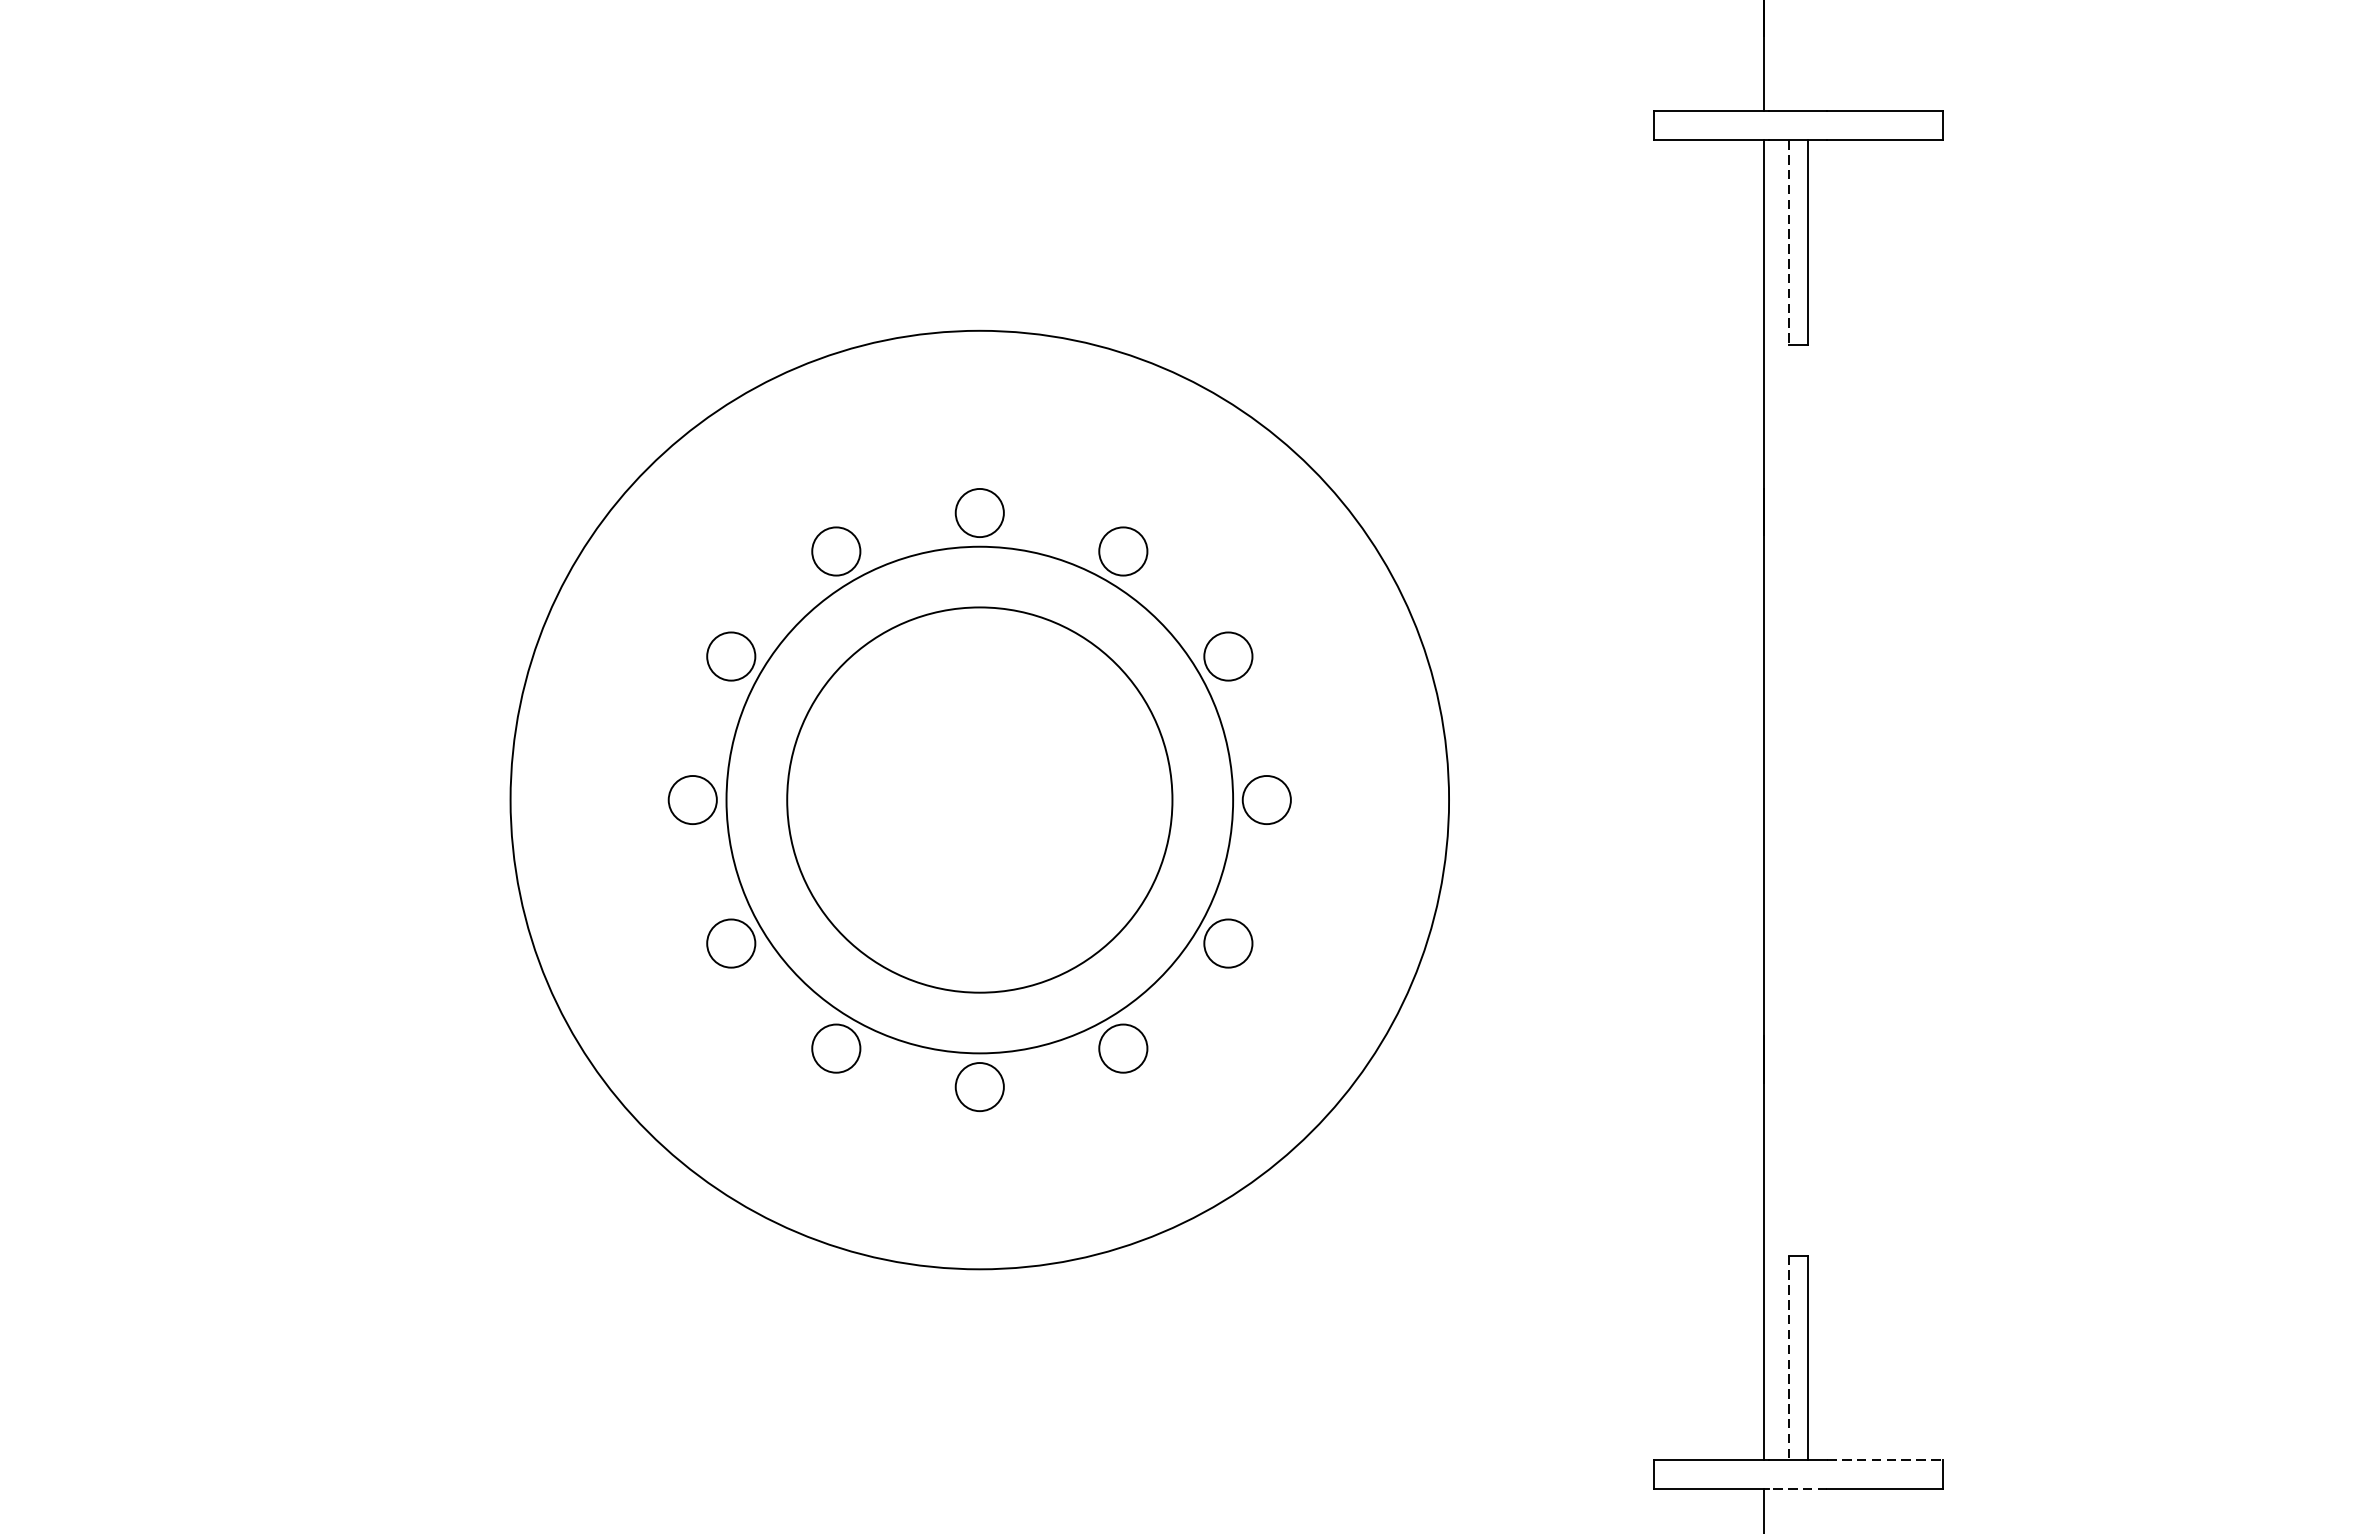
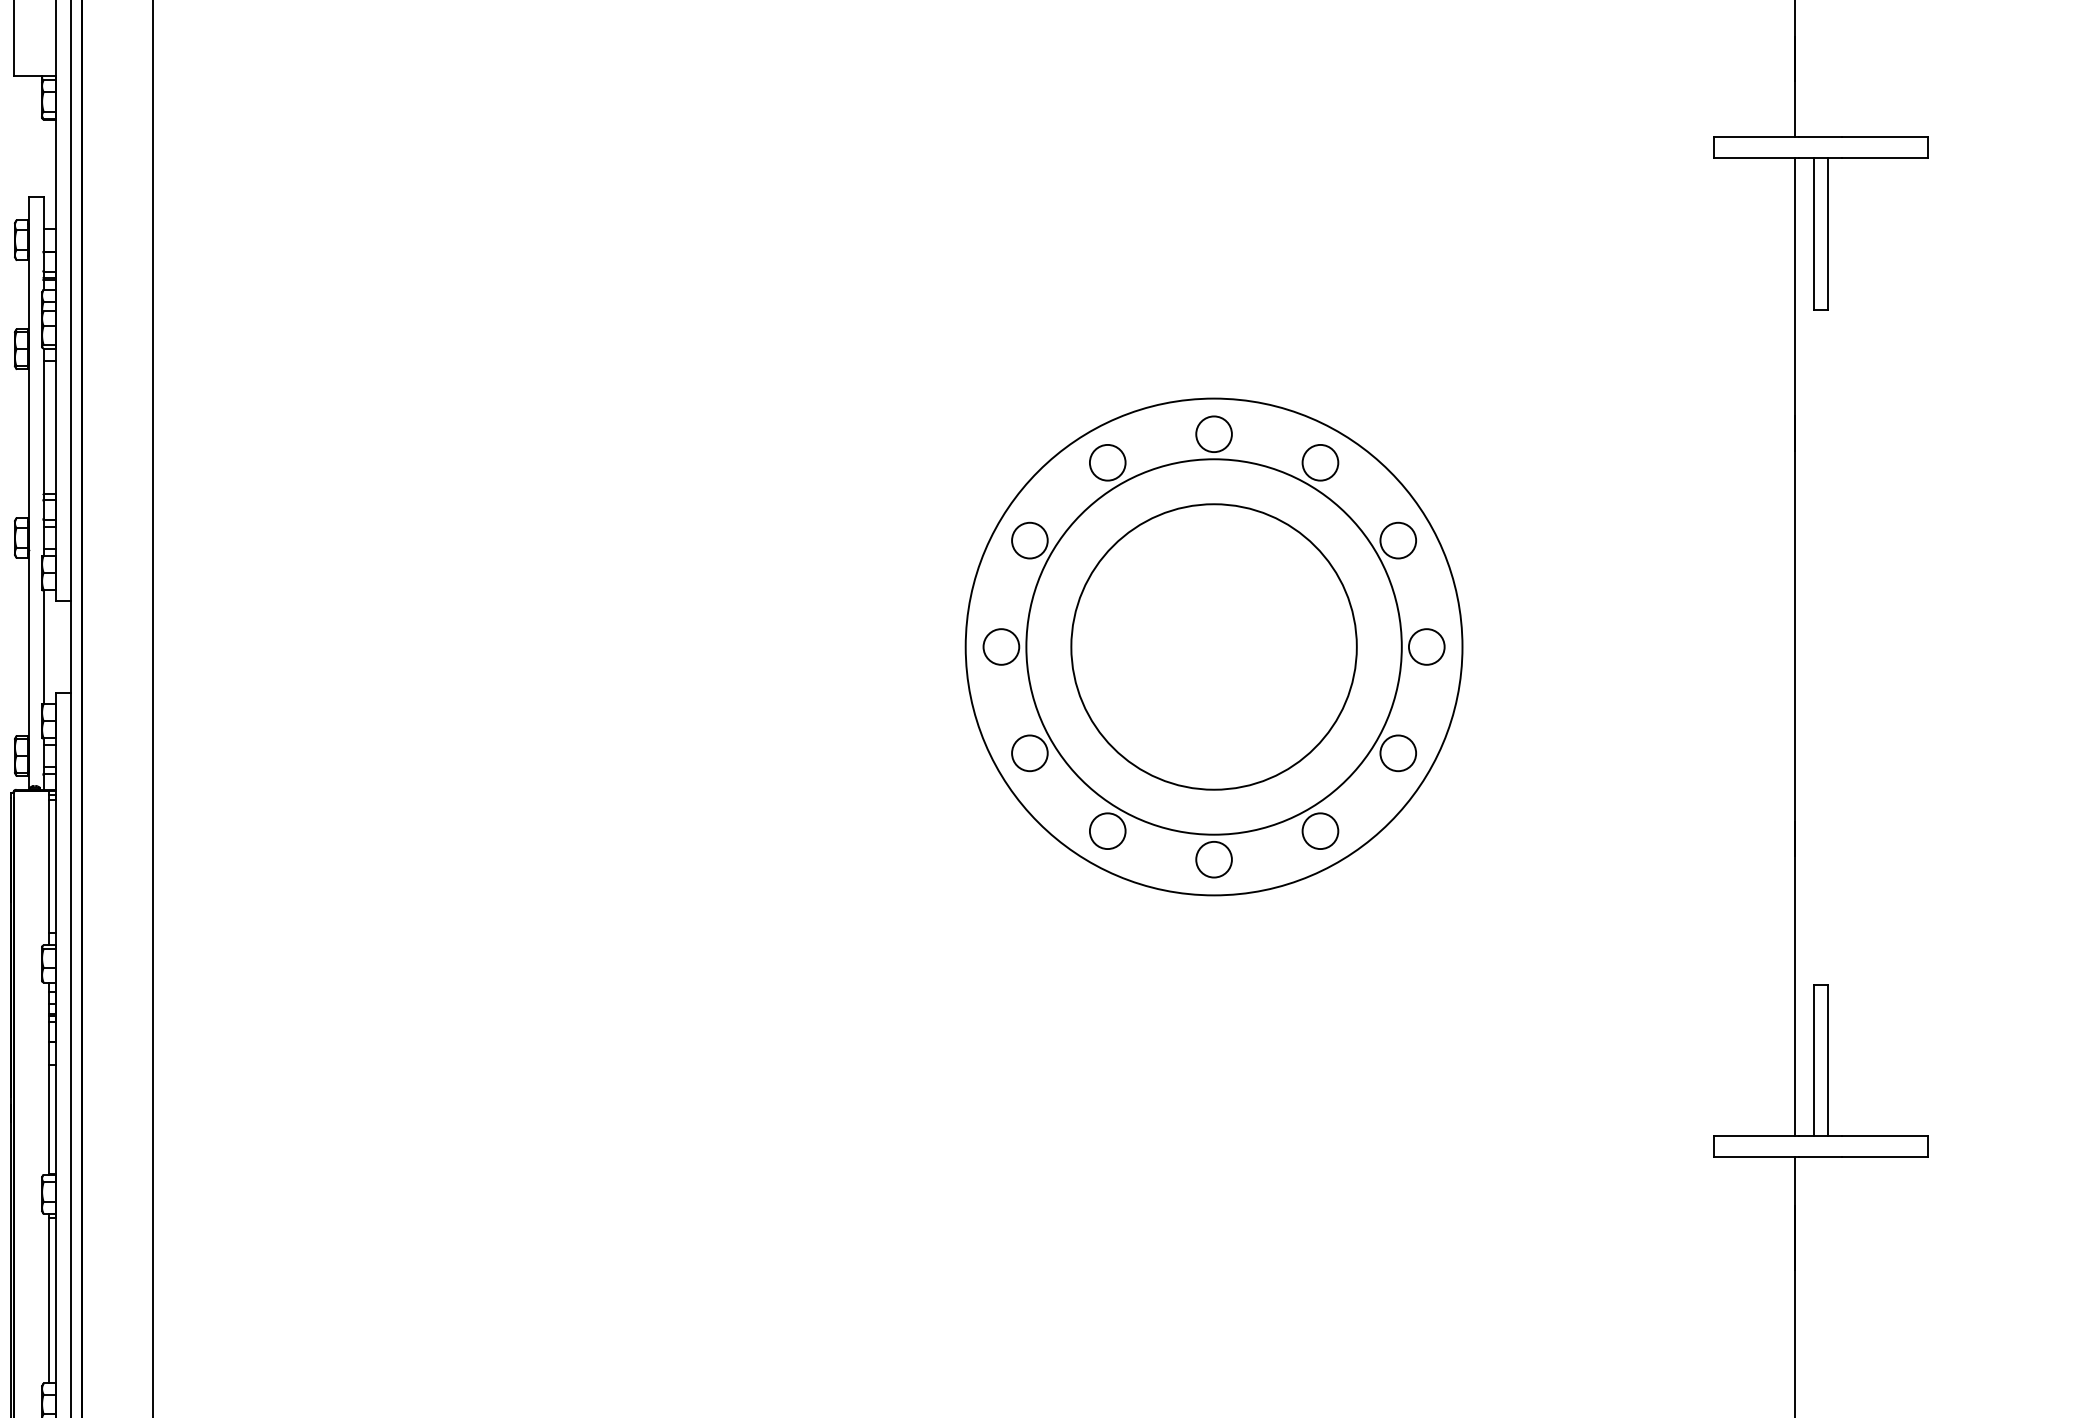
line: (1788, 242) -> (1813, 233), dashed -> solid
circle: (979, 799) -> (1213, 646), size x0.71
line: (1788, 1358) -> (1813, 1060), dashed -> solid
line: (1884, 1459) -> (1884, 1135), dashed -> solid
line: (1798, 1488) -> (1820, 1157), dashed -> solid

